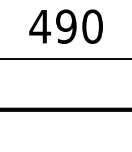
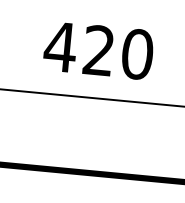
text: (66, 26) -> (99, 50), 490 -> 420

